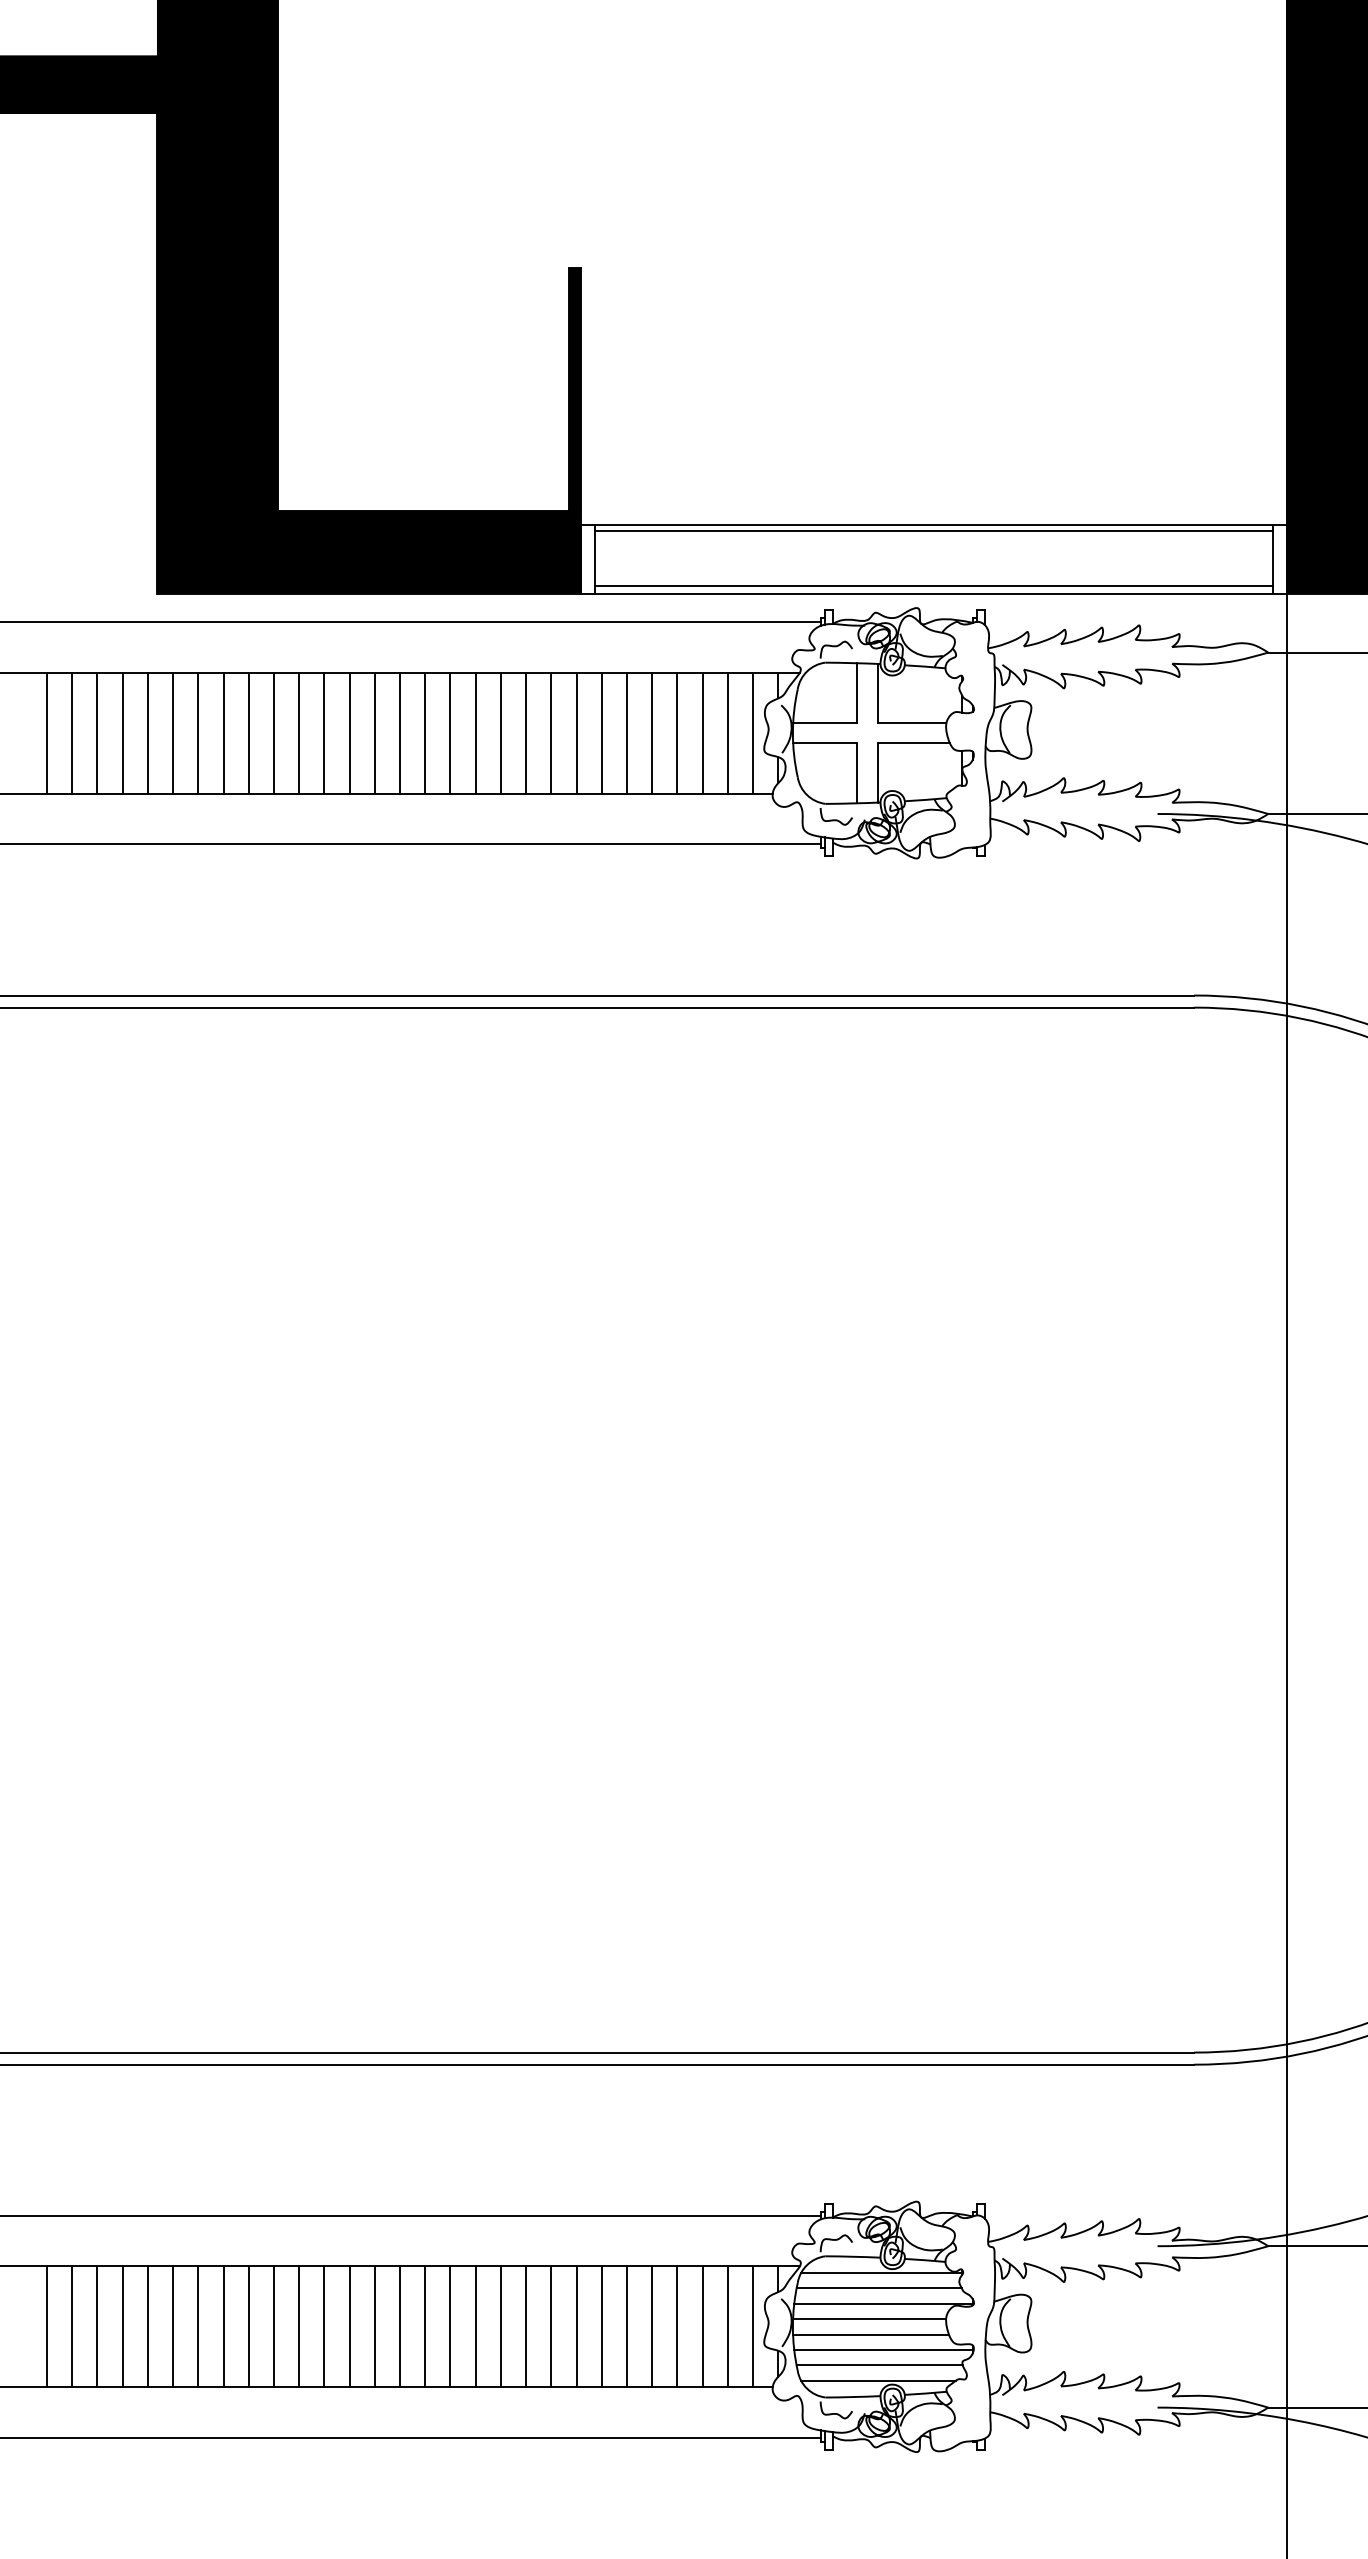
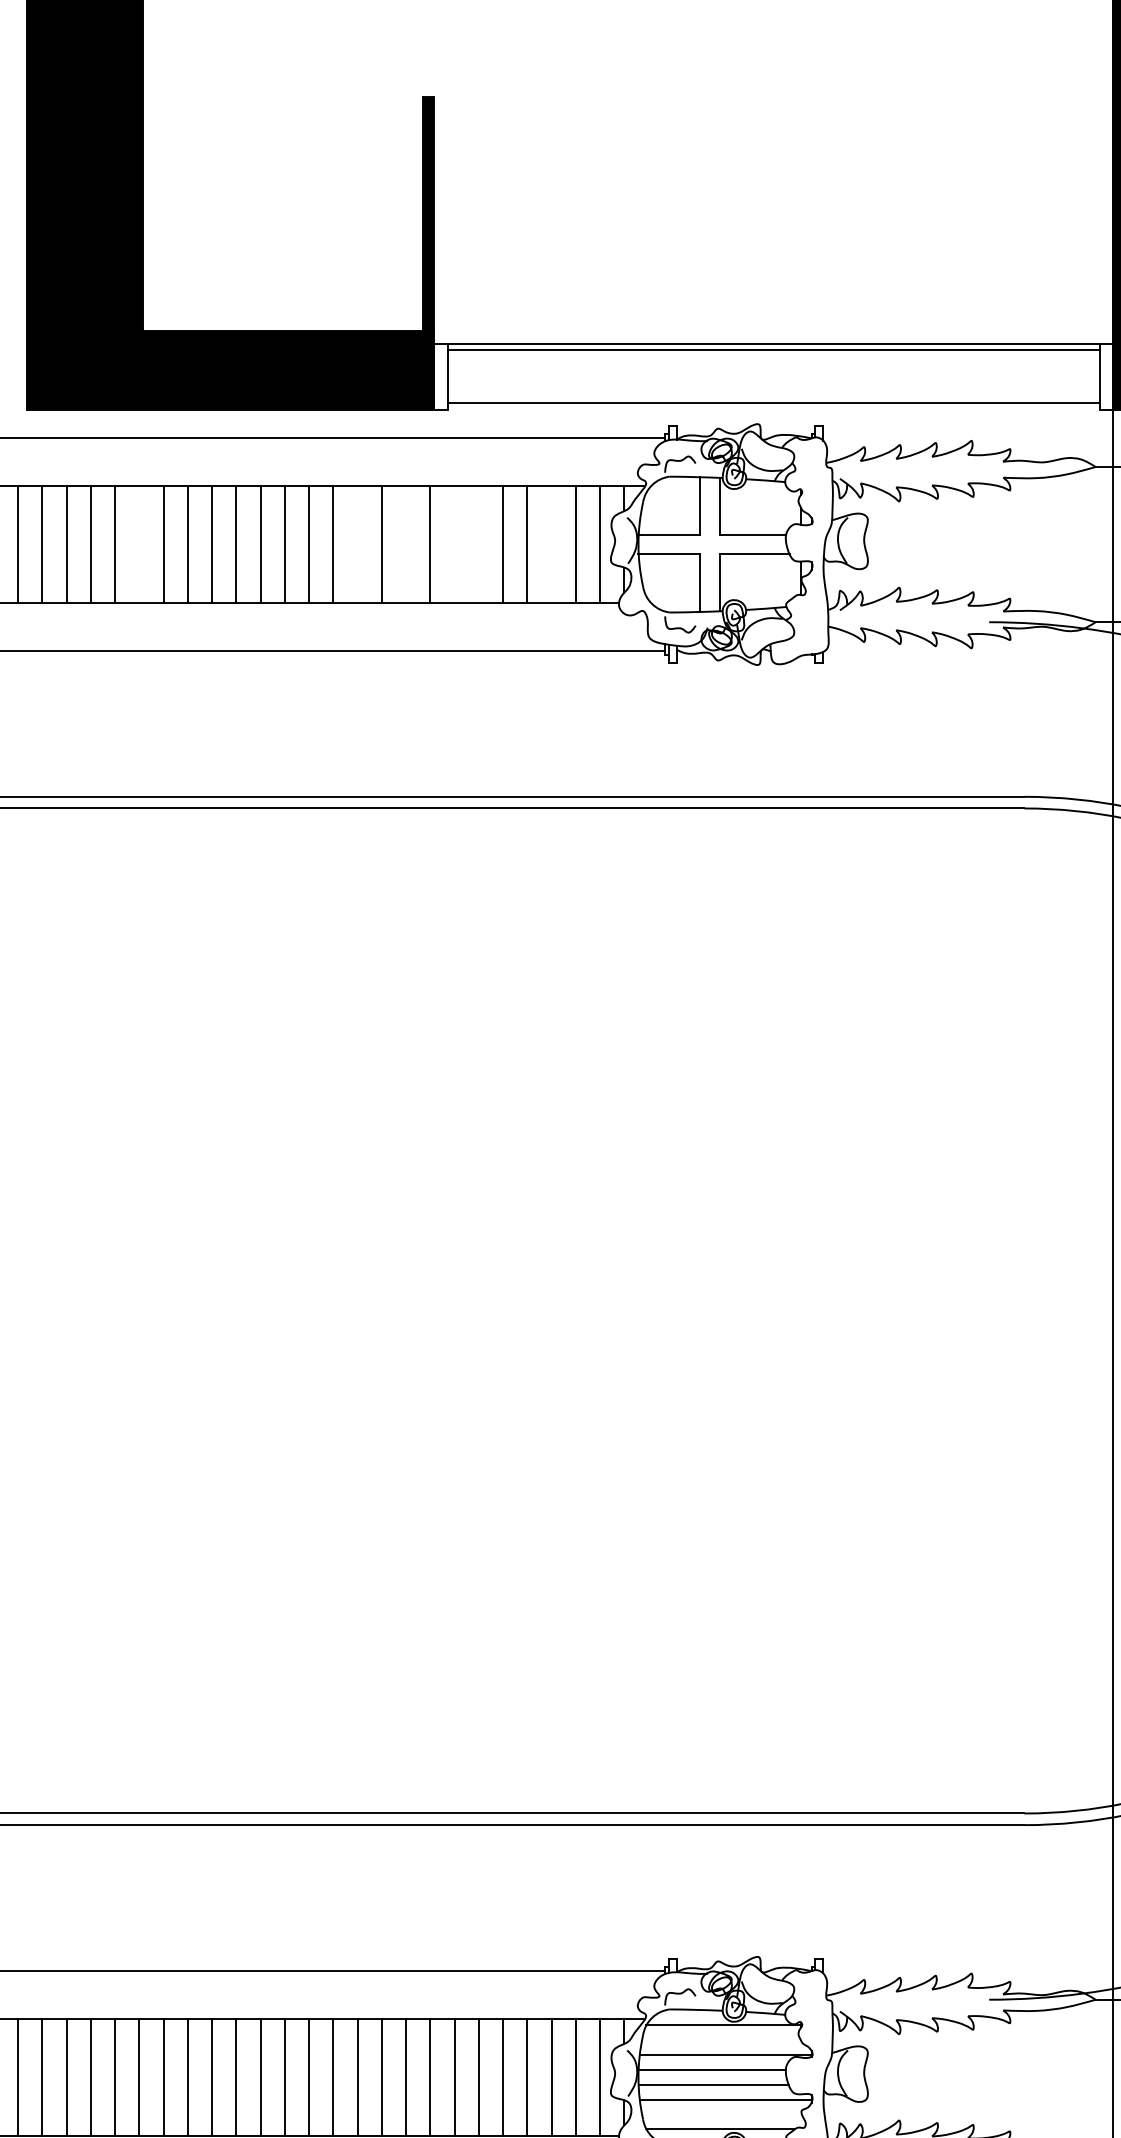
line: (933, 593) -> (773, 410), removed
line: (273, 732) -> (138, 543), removed
line: (500, 732) -> (357, 543), removed
line: (551, 732) -> (406, 543), removed
line: (601, 732) -> (454, 543), removed
line: (626, 732) -> (478, 543), removed
line: (702, 732) -> (551, 543), removed
line: (879, 2288) -> (721, 2040), removed
line: (879, 2365) -> (721, 2114), removed

